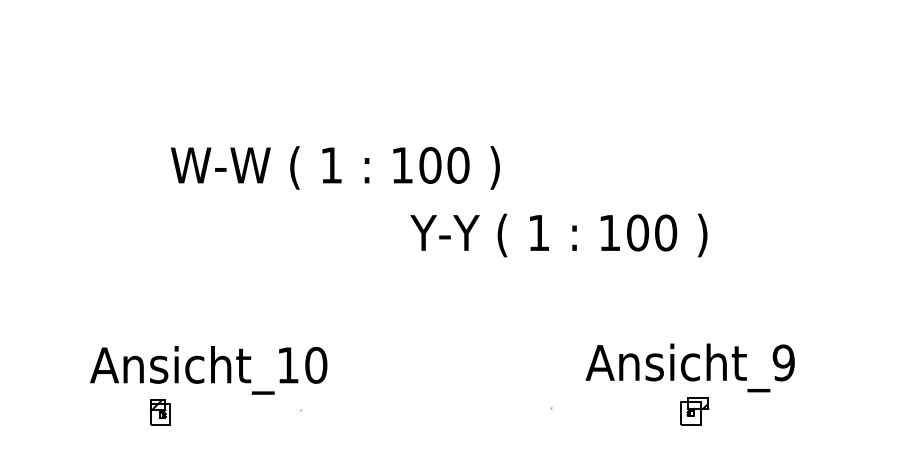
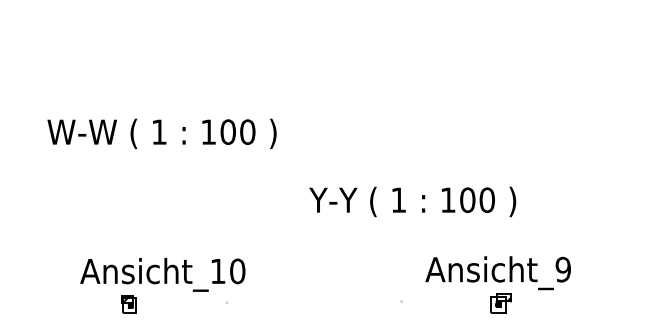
text: (334, 167) -> (161, 133), moved
text: (558, 234) -> (412, 201), moved

